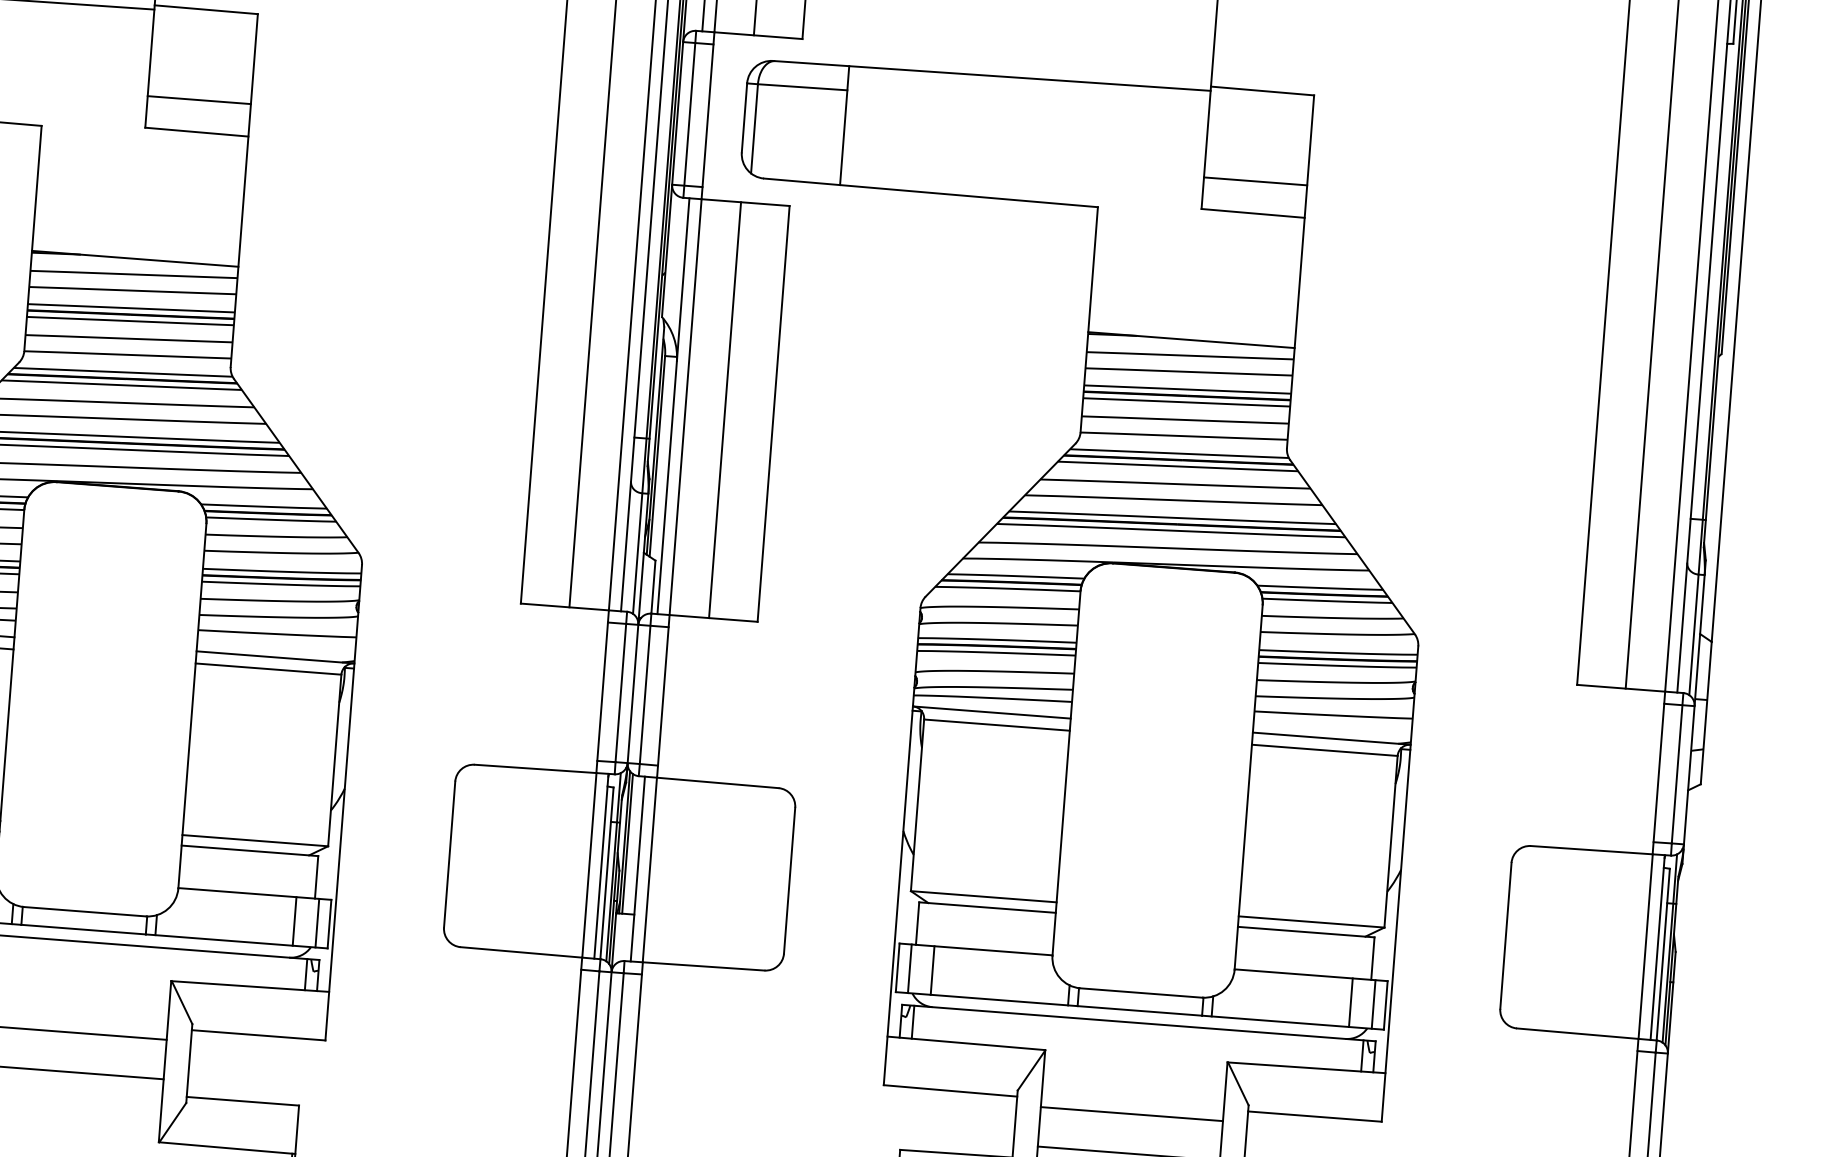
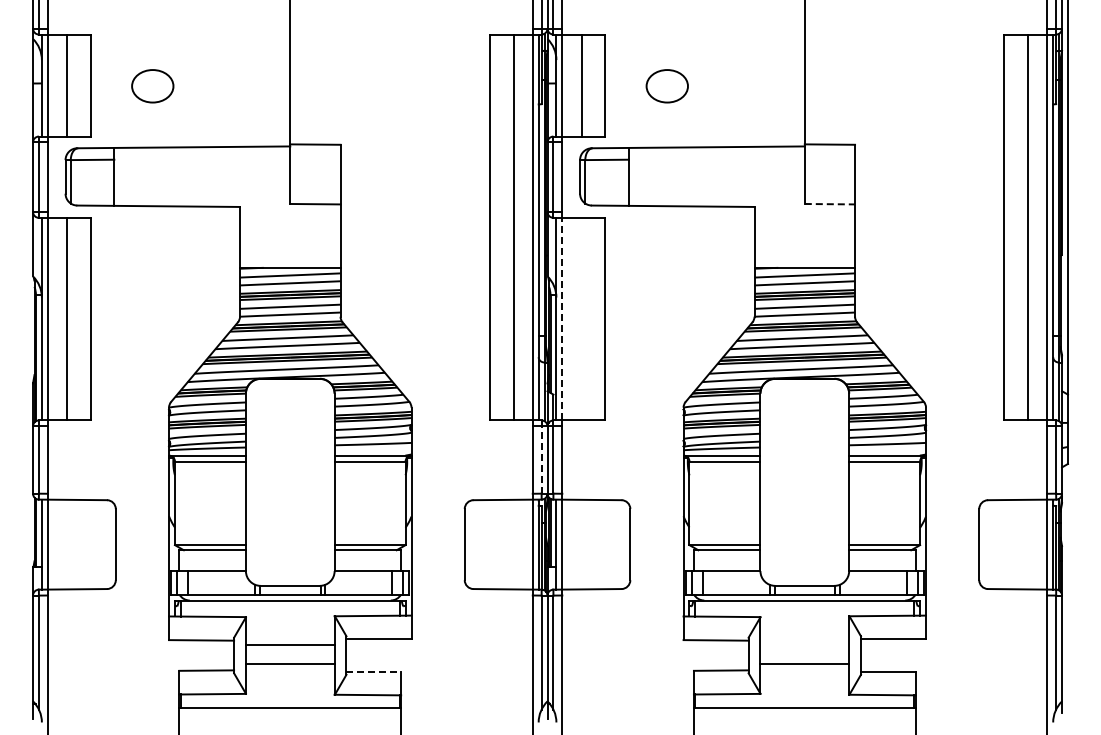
line: (199, 99) -> (315, 188), removed
line: (1254, 181) -> (829, 188), removed
line: (1254, 214) -> (830, 204), solid -> dashed
line: (686, 405) -> (562, 318), solid -> dashed
line: (725, 408) -> (581, 318), removed
line: (620, 687) -> (541, 457), solid -> dashed
line: (244, 1100) -> (374, 671), solid -> dashed
line: (1131, 1113) -> (804, 644), removed

